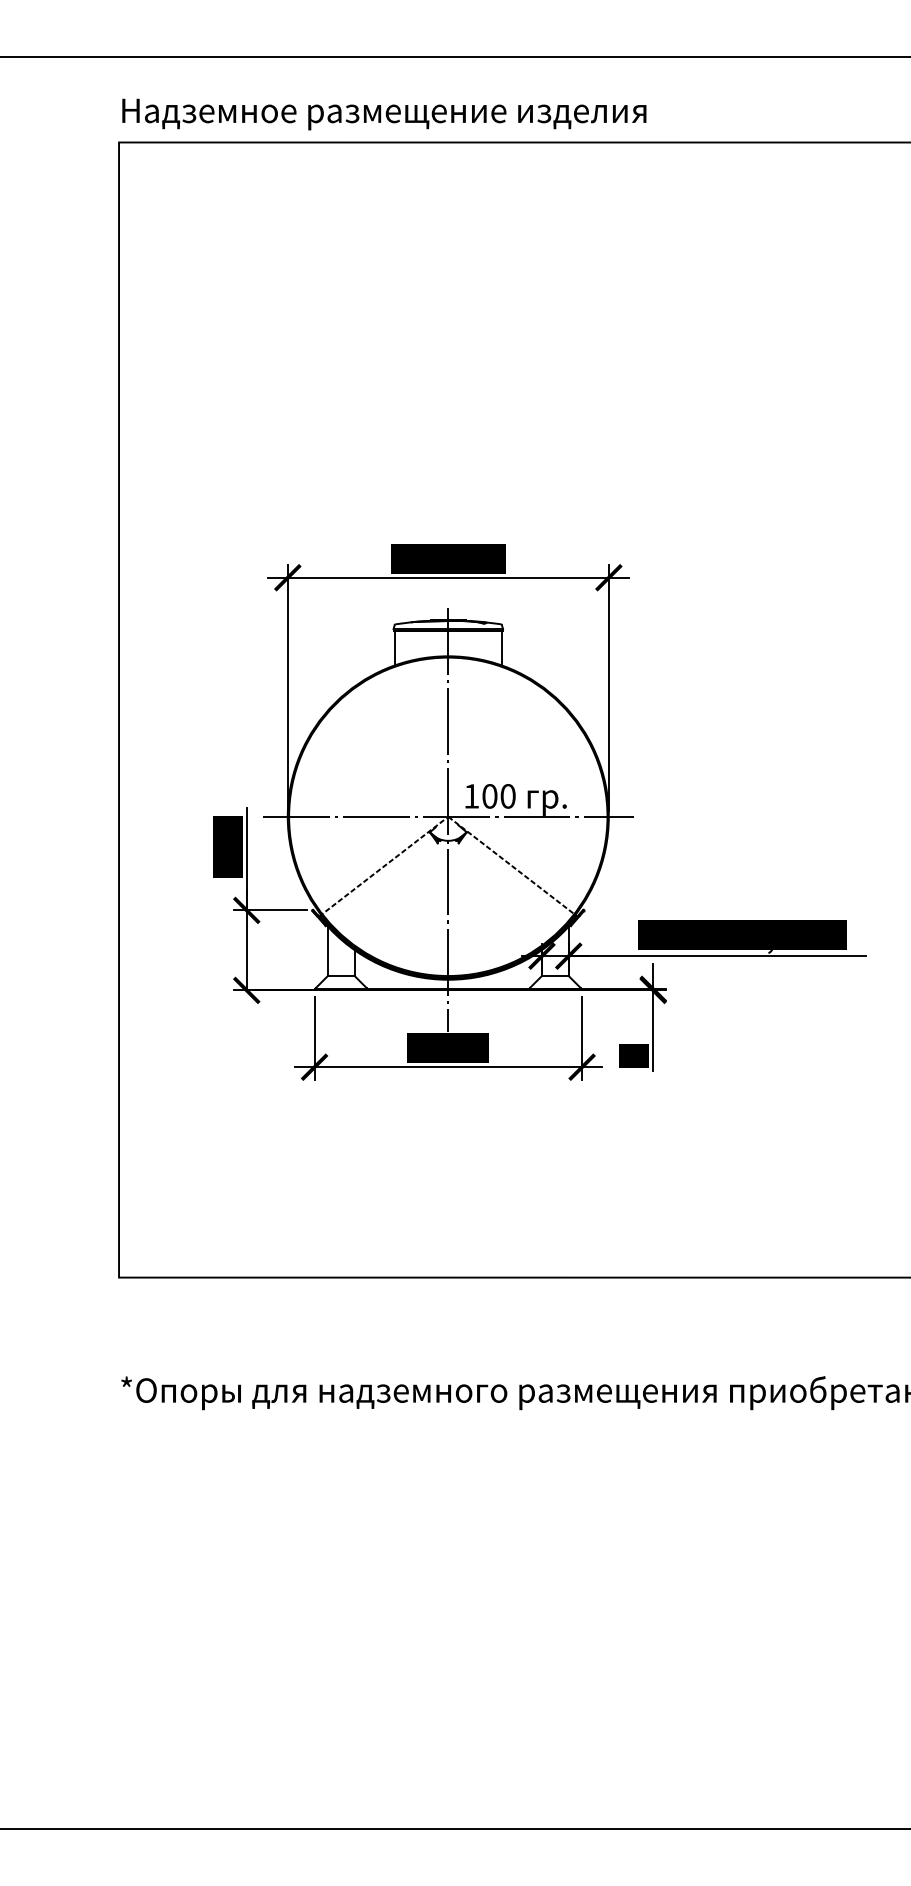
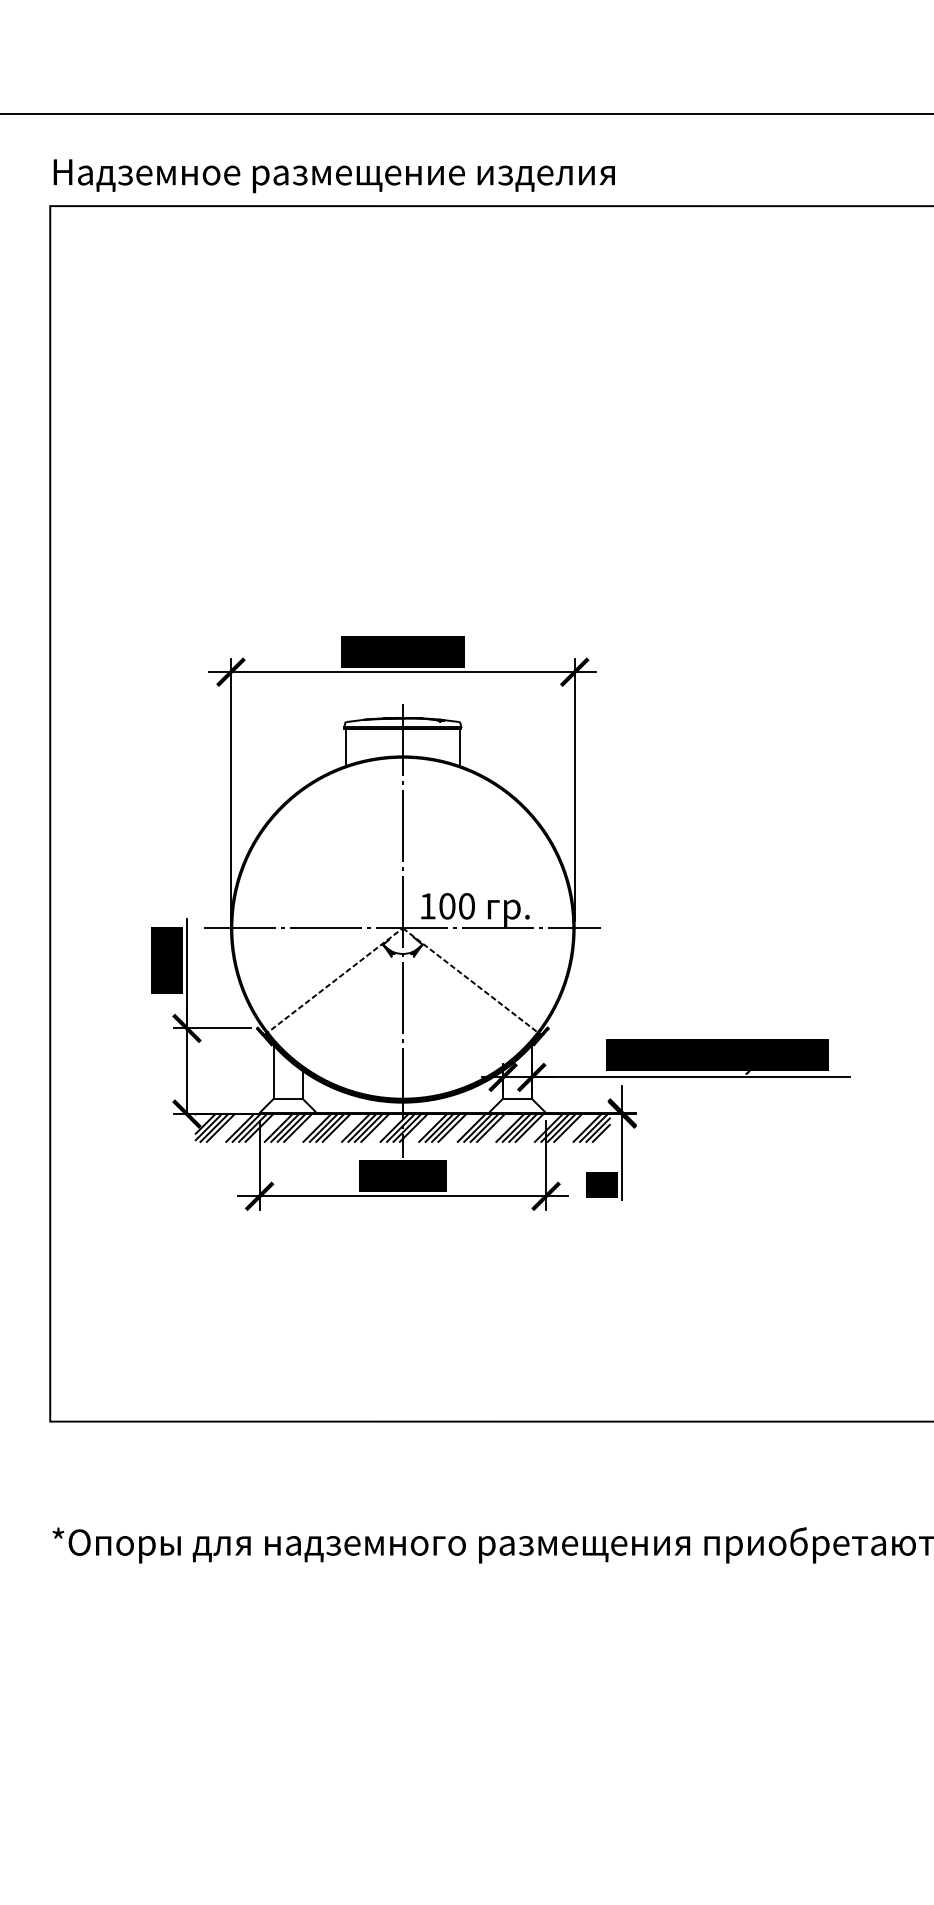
hatch: (448, 1003) -> (403, 1128), added

